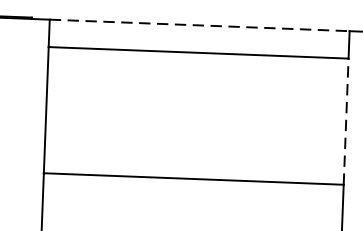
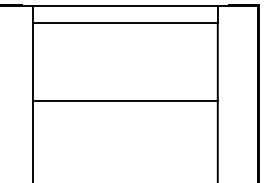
line: (199, 25) -> (125, 6), dashed -> solid
line: (345, 121) -> (217, 61), dashed -> solid

